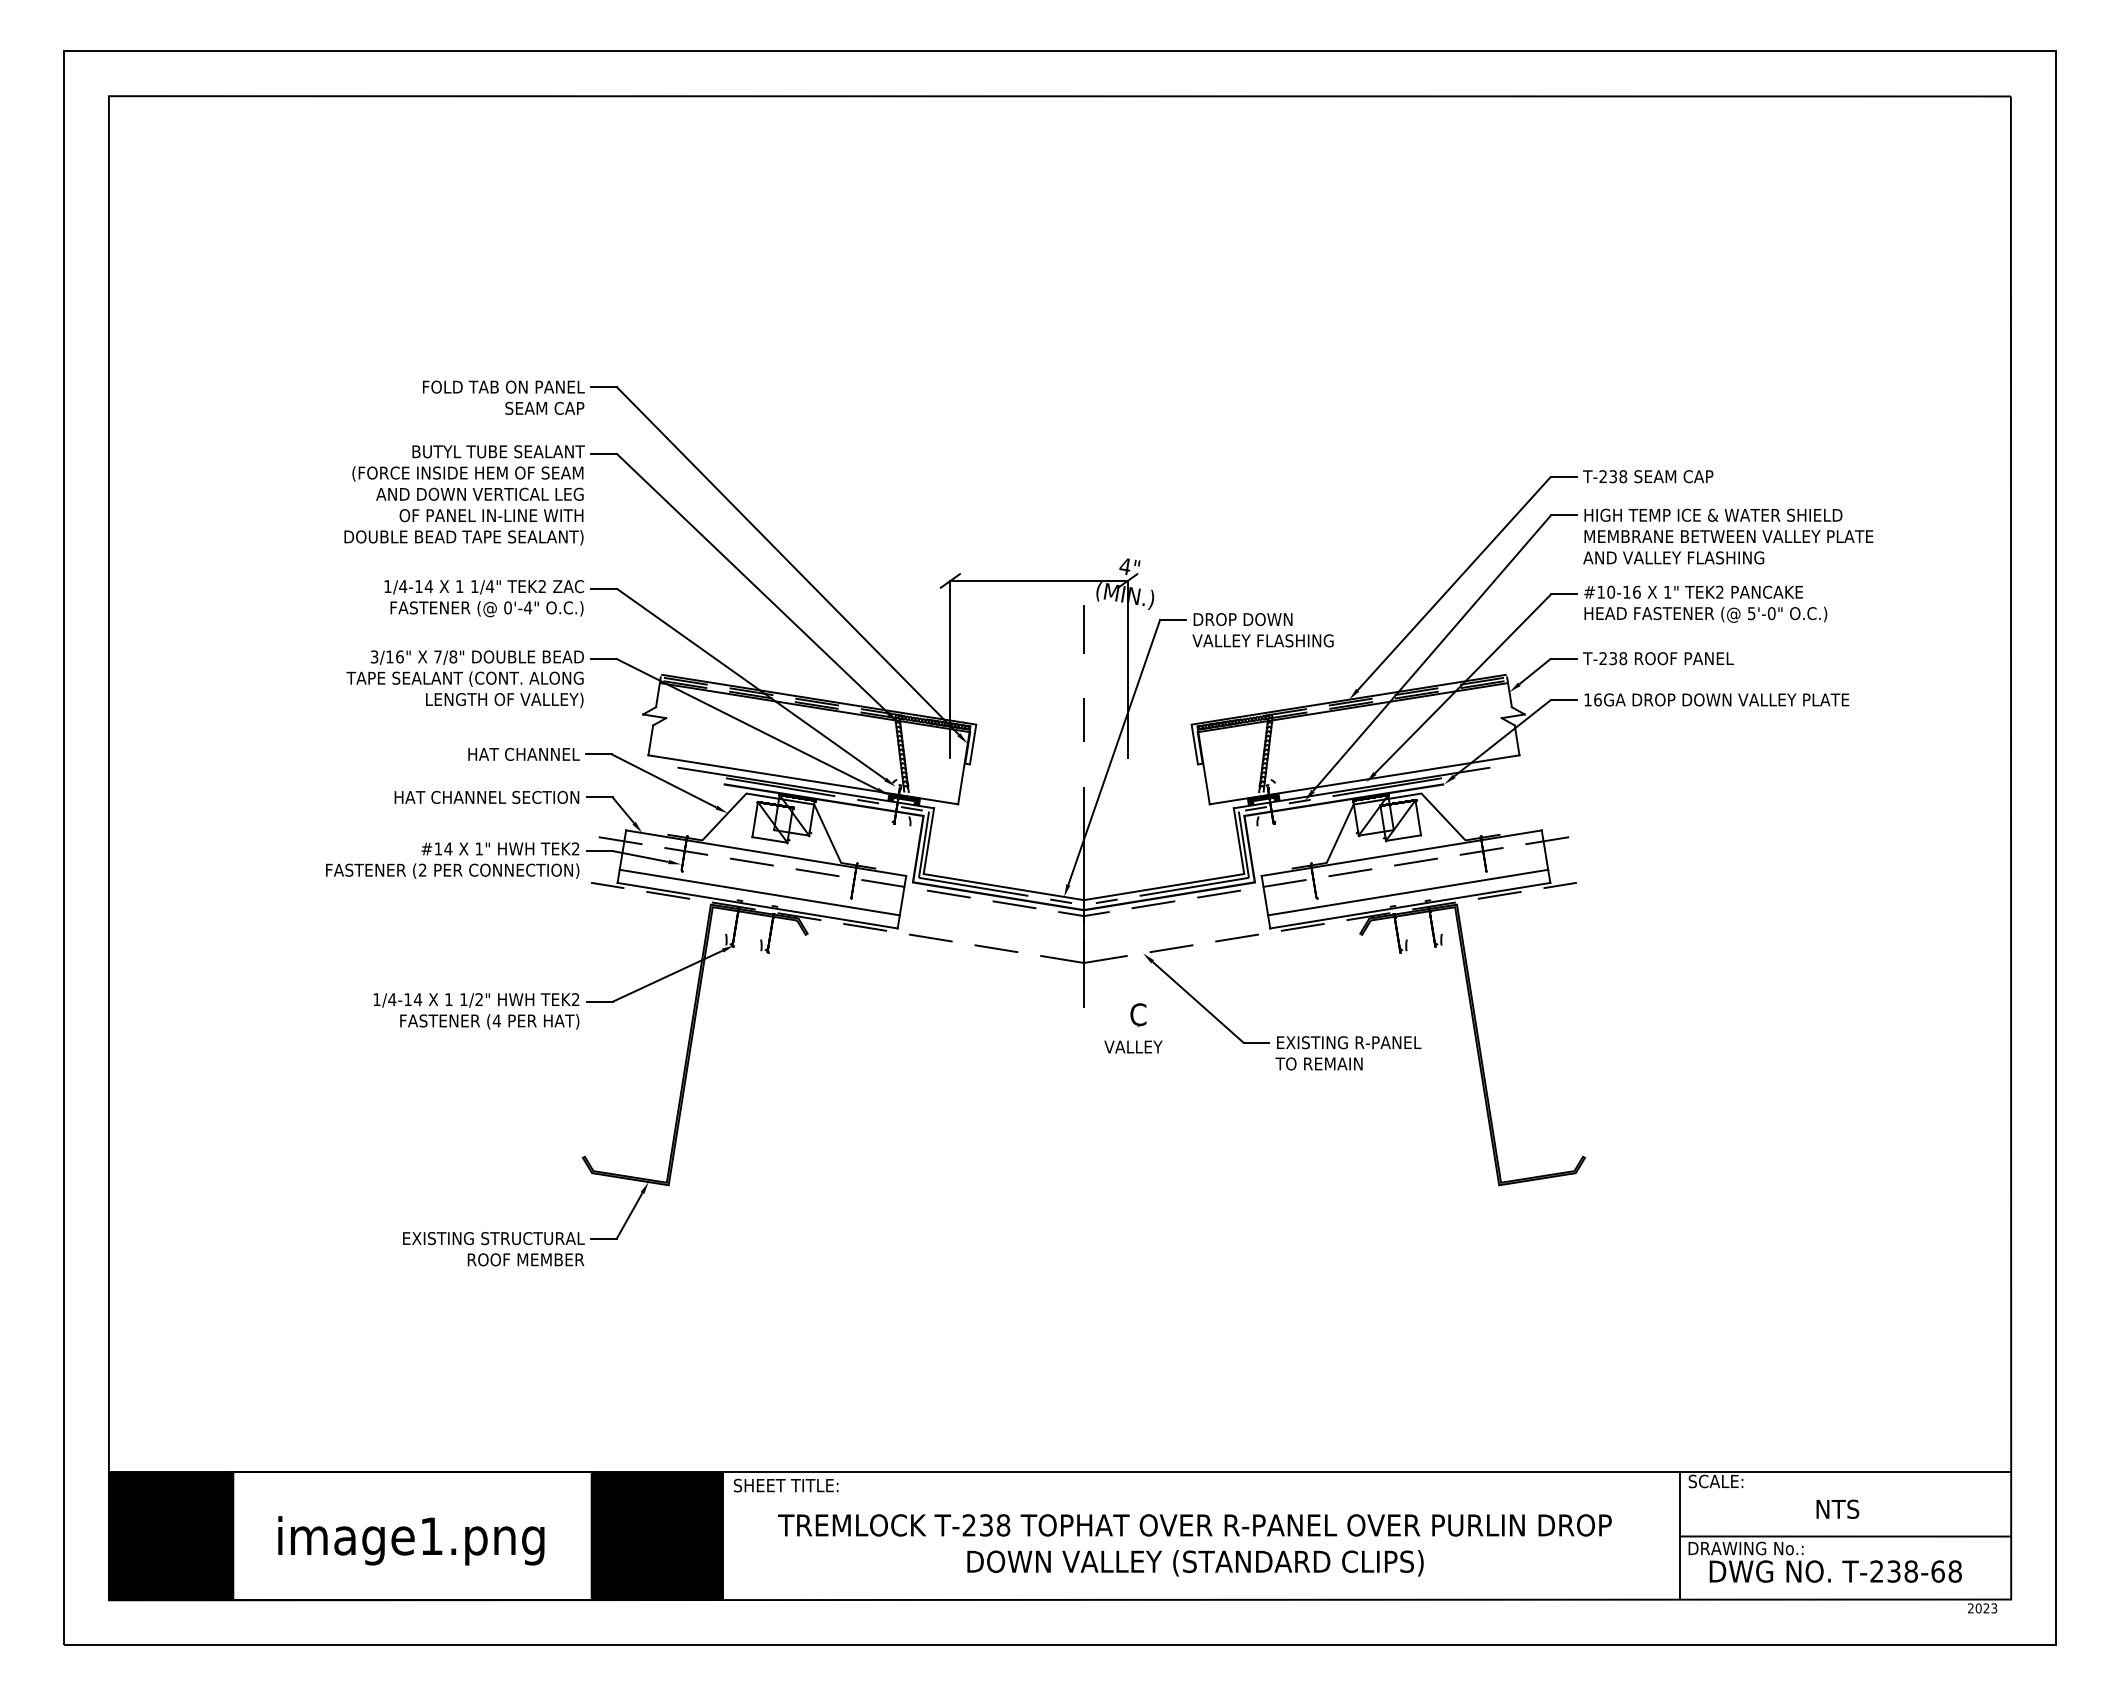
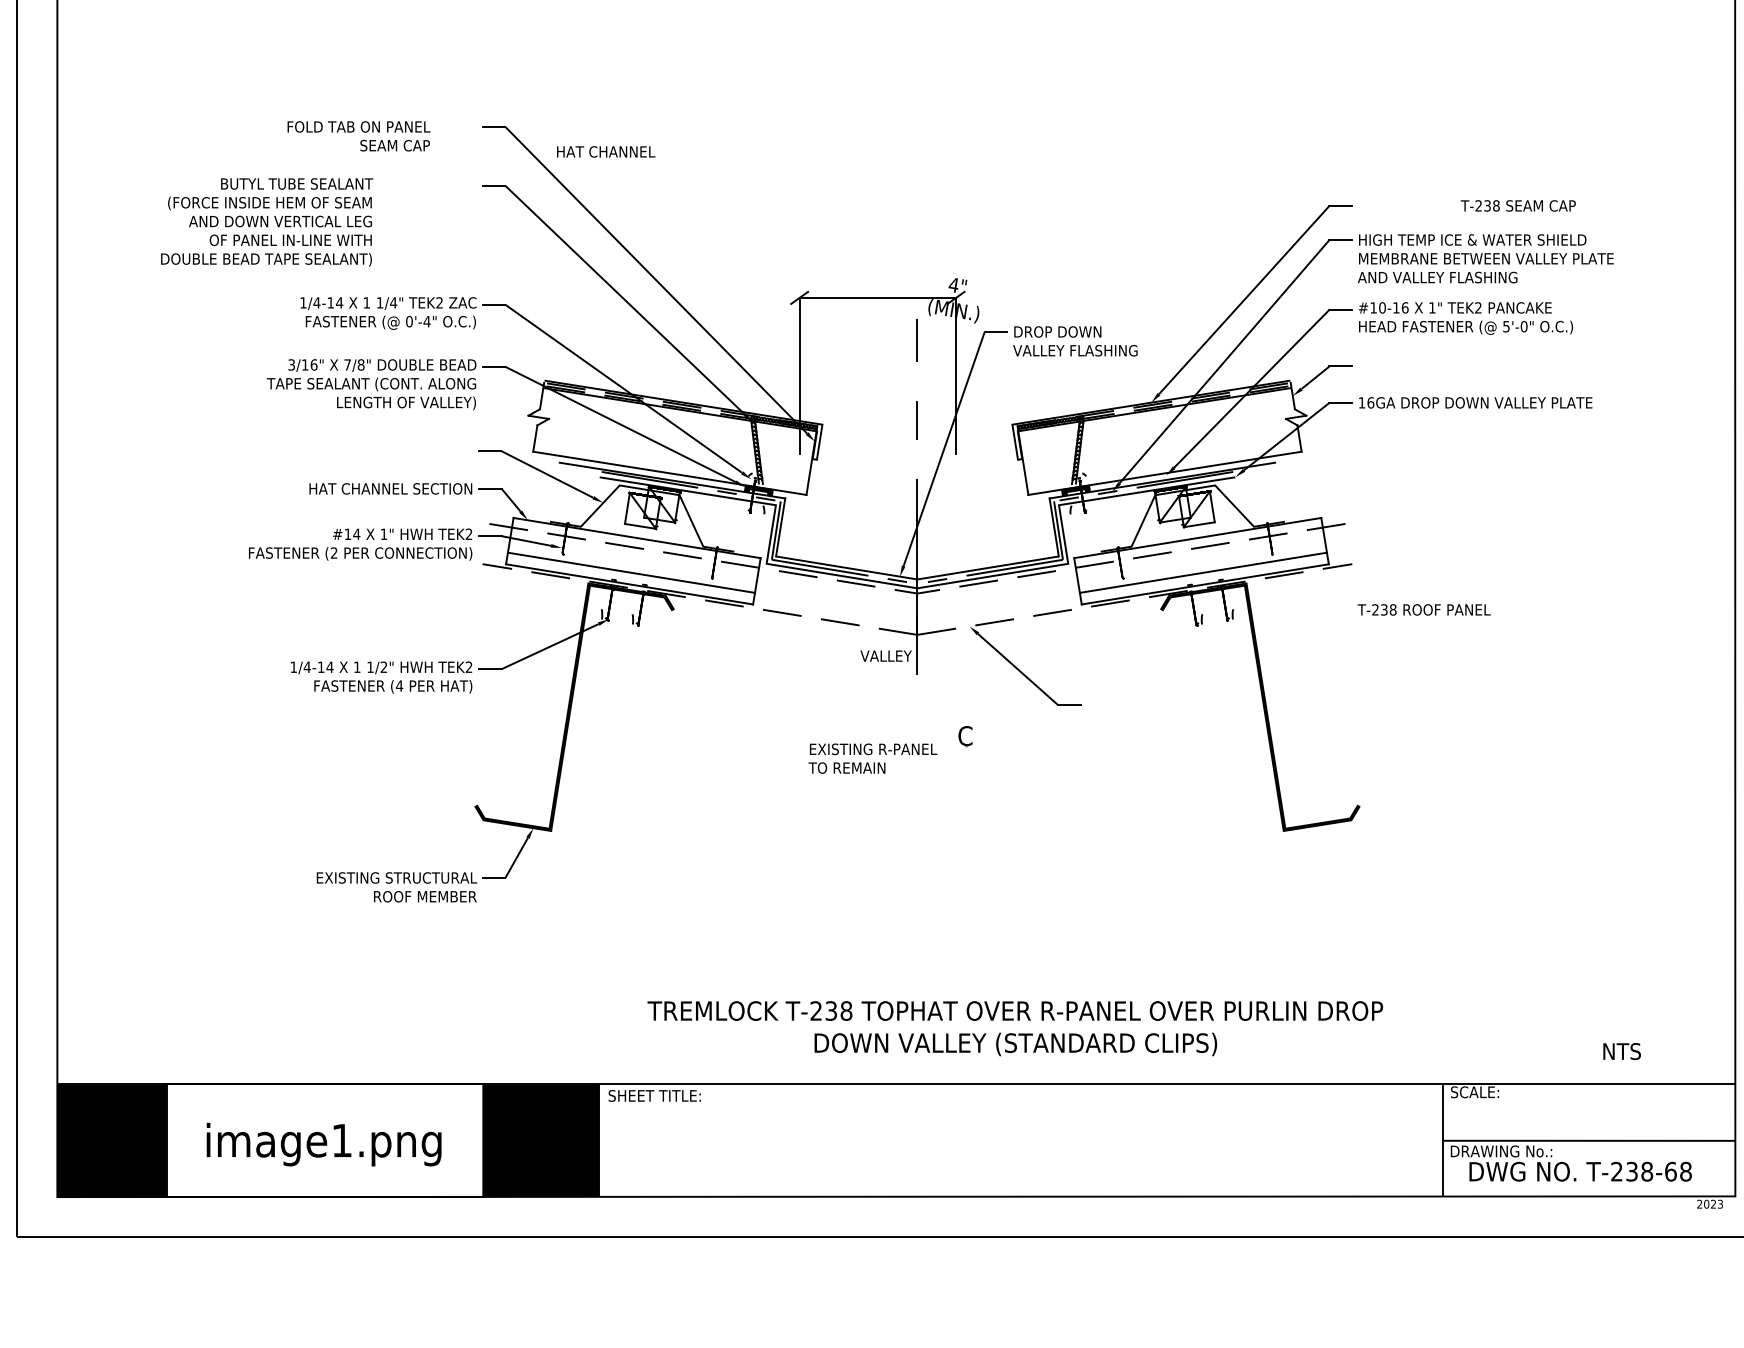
text: (503, 397) -> (358, 136), moved
text: (1648, 476) -> (1518, 205), moved
text: (464, 495) -> (266, 222), moved
text: (1658, 658) -> (1424, 609), moved
text: (523, 753) -> (605, 151), moved
part: (1138, 1015) -> (965, 736), moved
text: (1133, 1046) -> (886, 655), moved
text: (1348, 1053) -> (872, 758), moved
text: (1837, 1508) -> (1621, 1050), moved
text: (1194, 1545) -> (1014, 1028), moved

